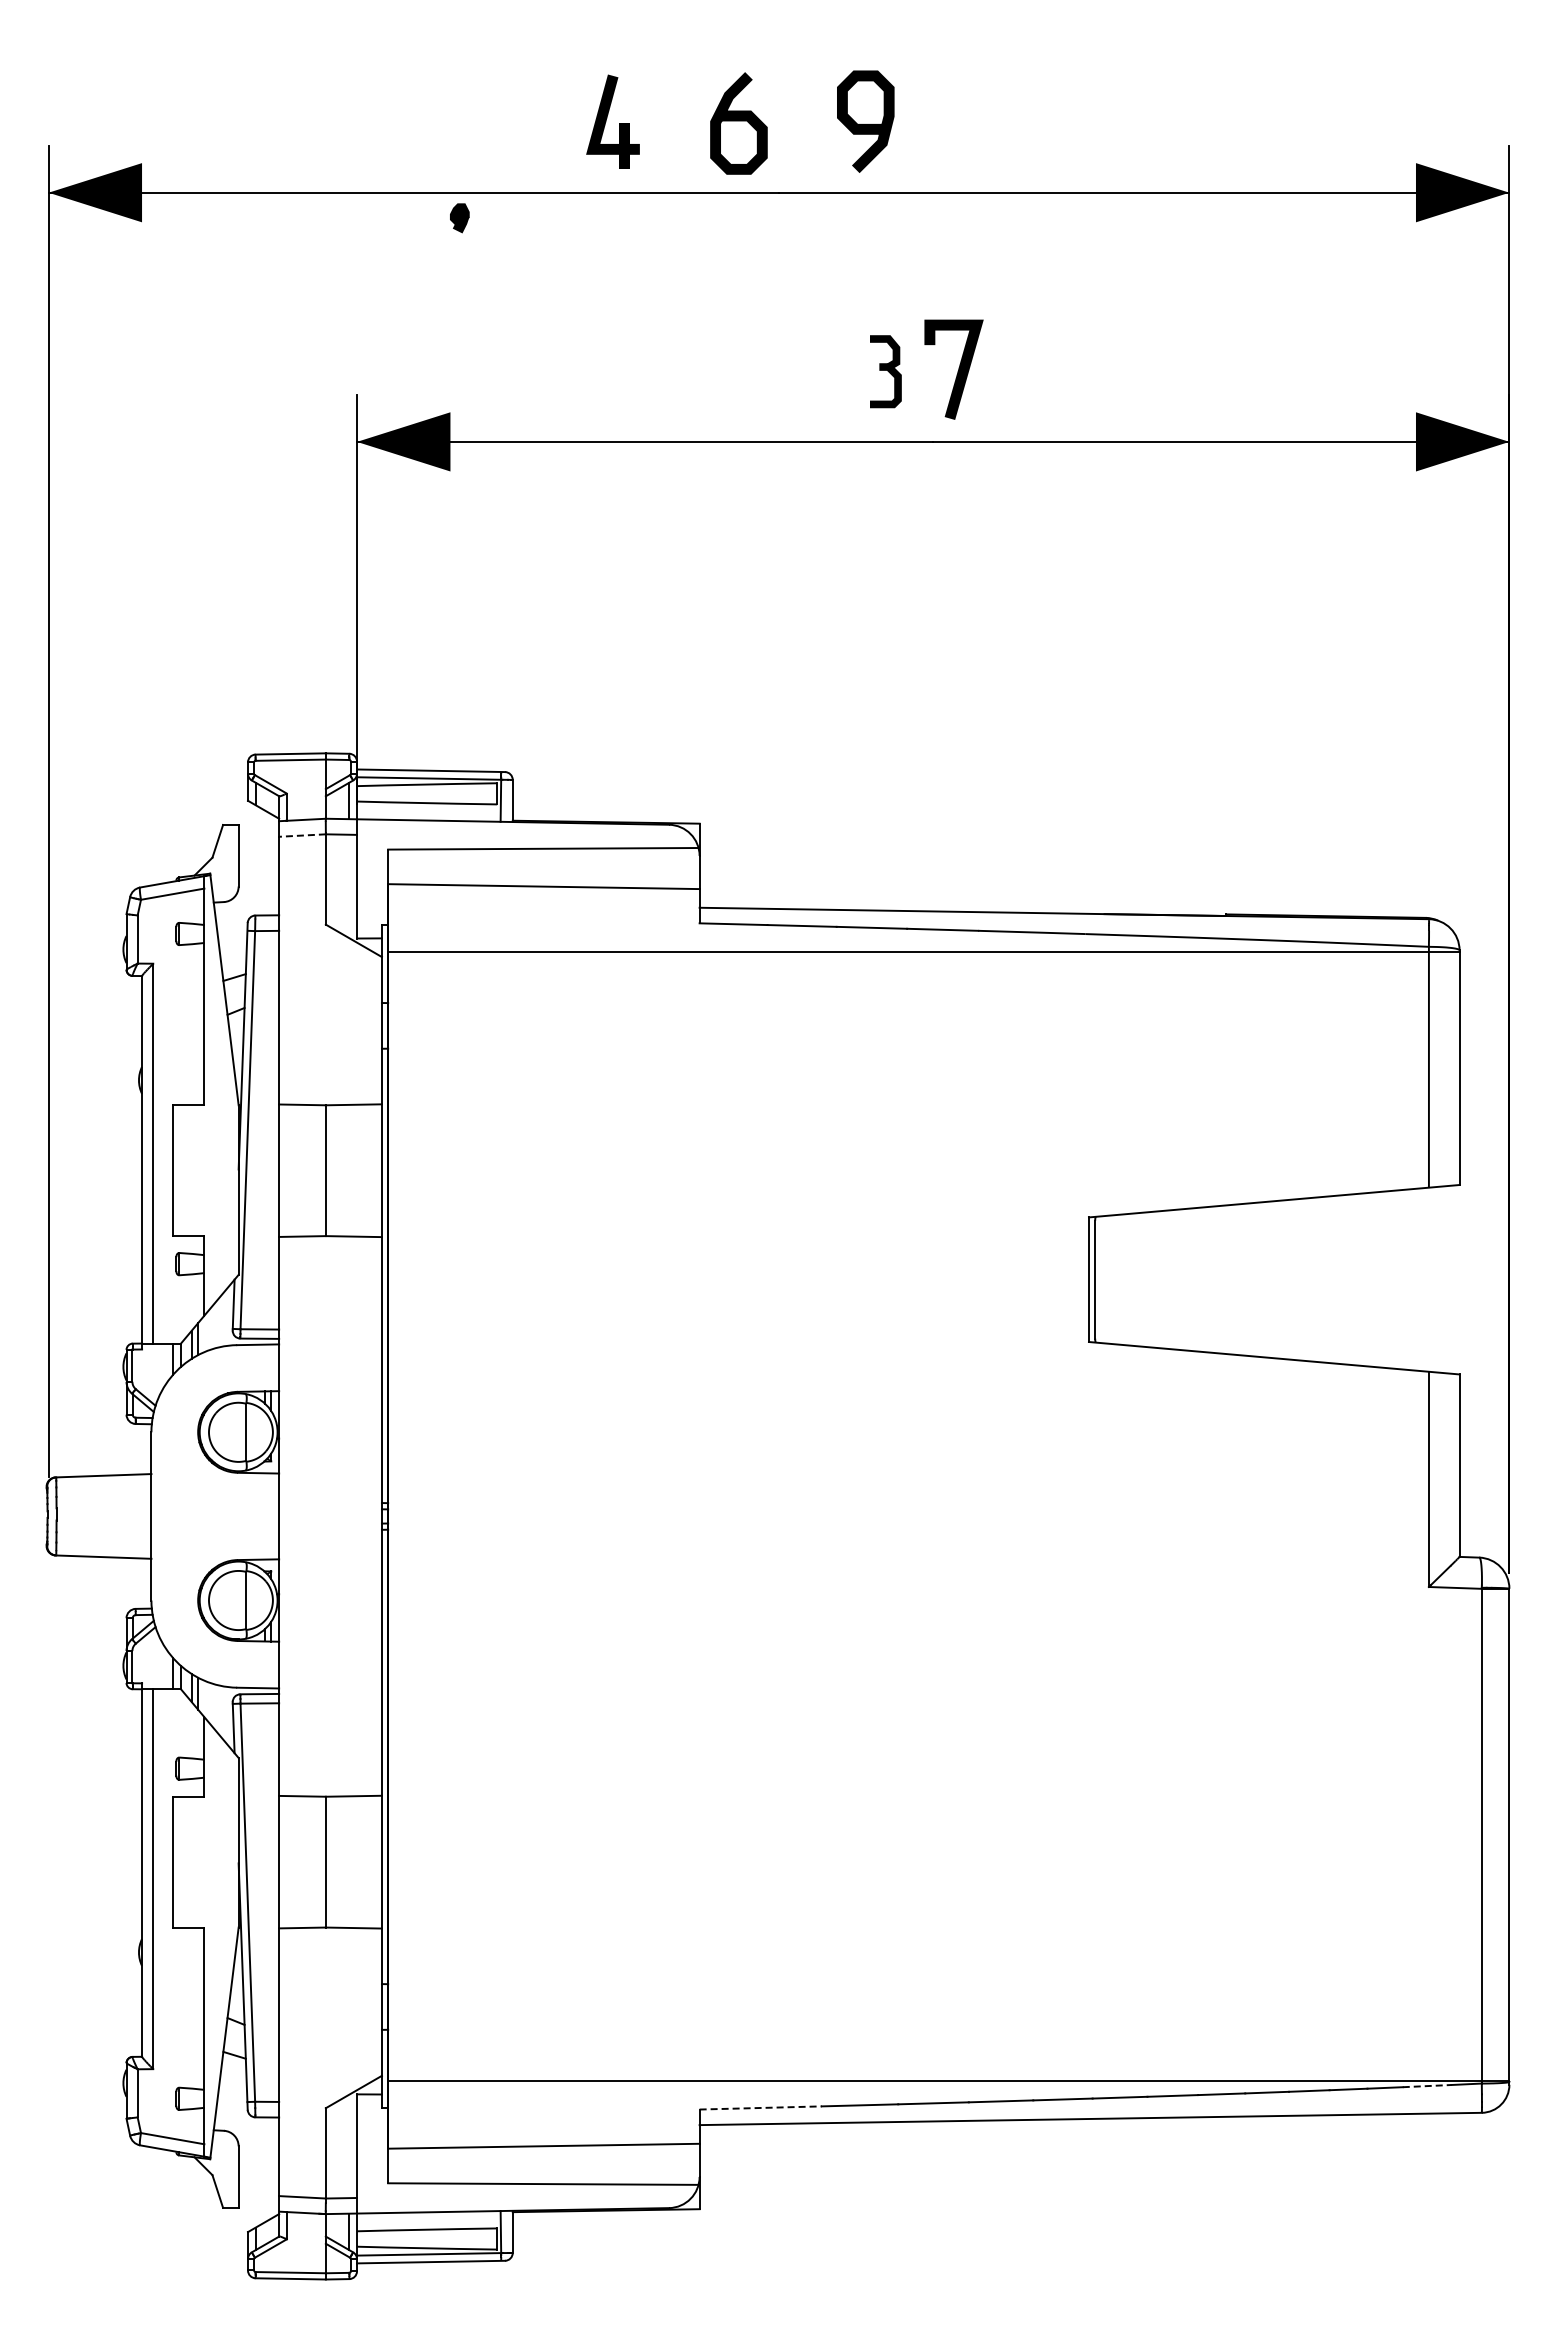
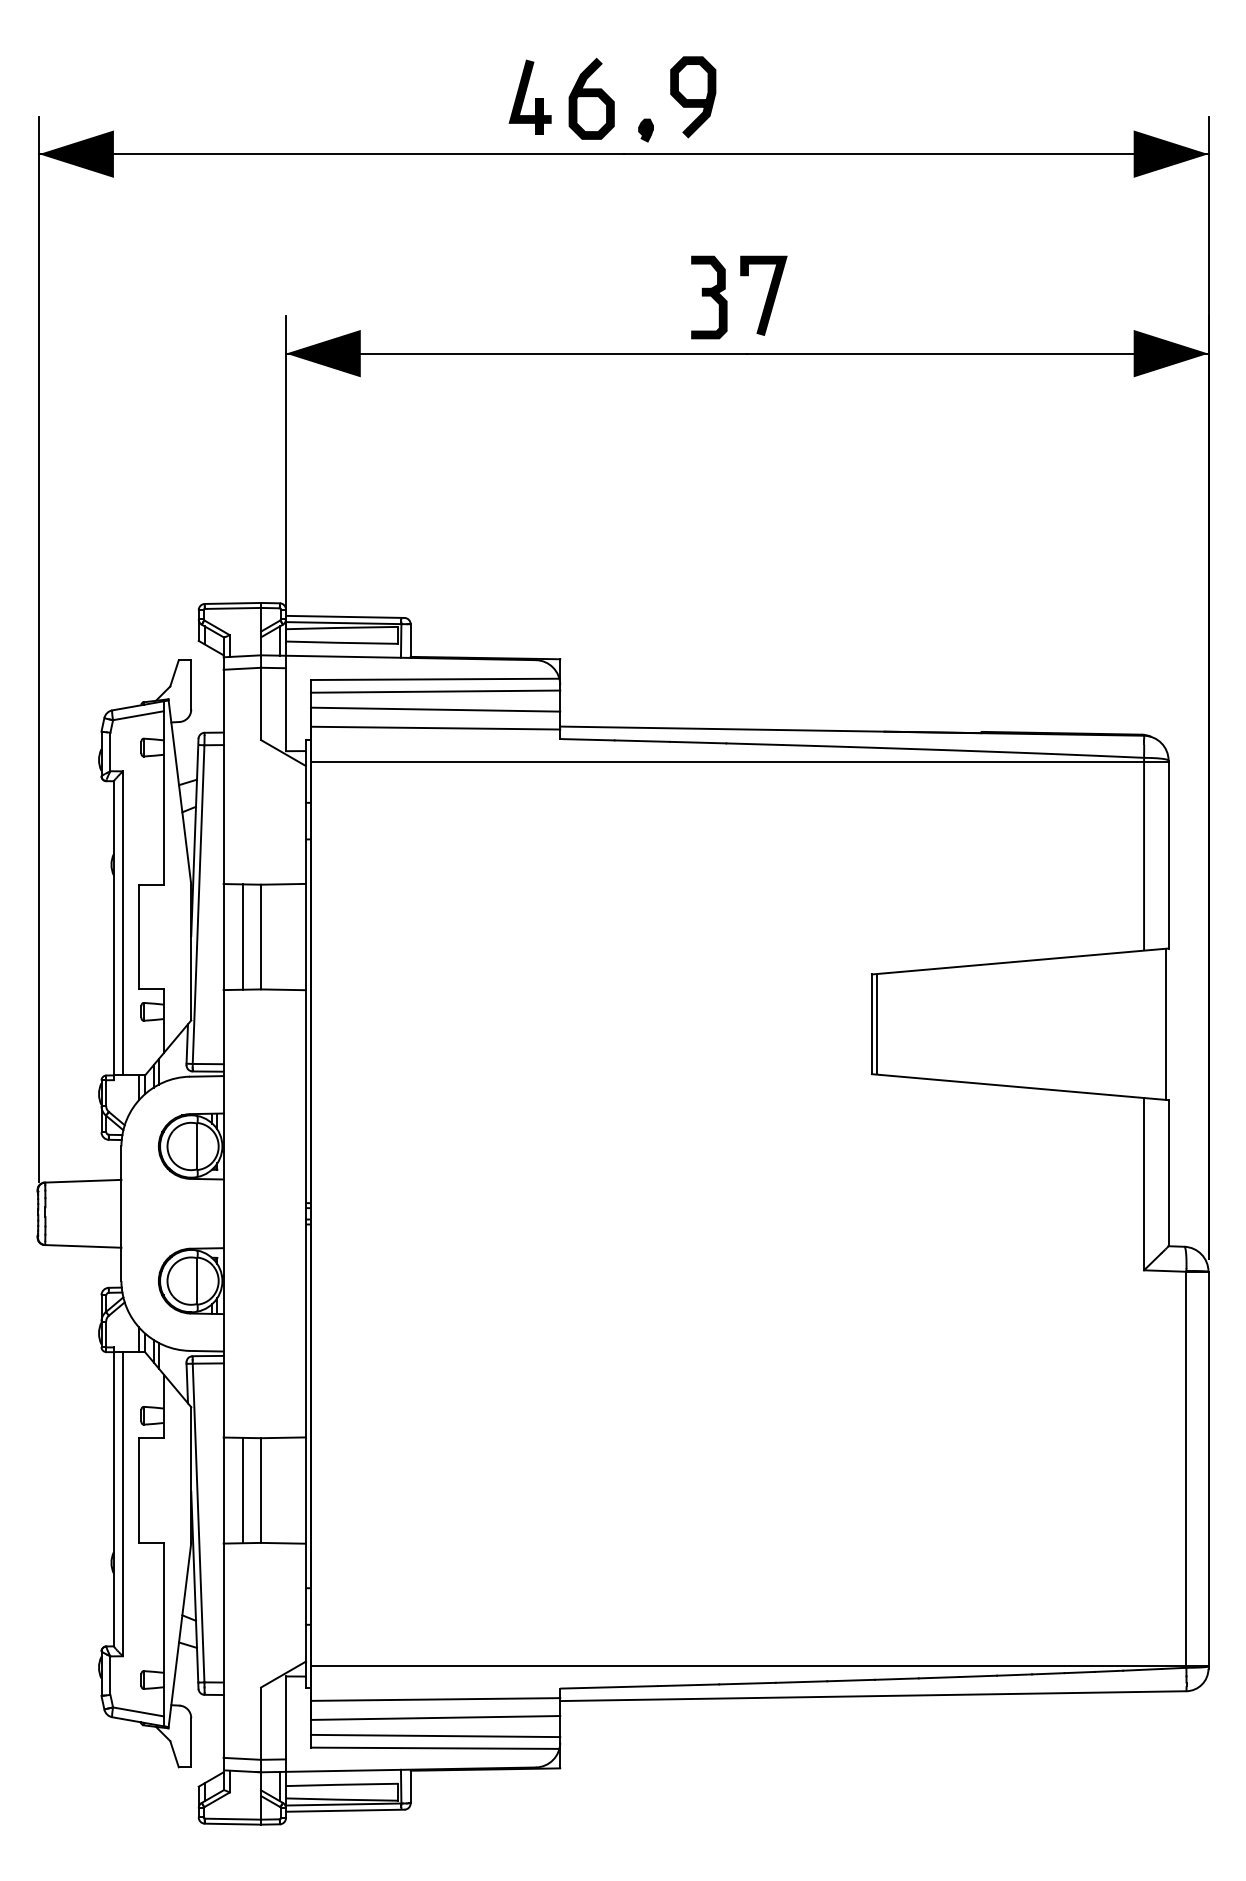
part: (612, 121) -> (529, 97), moved
part: (459, 218) -> (645, 130), moved
part: (885, 371) -> (709, 297), size x1.43
line: (302, 835) -> (242, 668), dashed -> solid
line: (543, 863) -> (435, 691), added
line: (543, 909) -> (435, 727), added
line: (303, 1170) -> (243, 936), added
line: (1456, 1279) -> (1166, 1024), added
line: (303, 1861) -> (243, 1490), added
line: (1427, 2086) -> (1142, 1670), dashed -> solid
line: (760, 2107) -> (608, 1686), dashed -> solid
line: (543, 2122) -> (435, 1698), added
line: (543, 2168) -> (435, 1735), added

